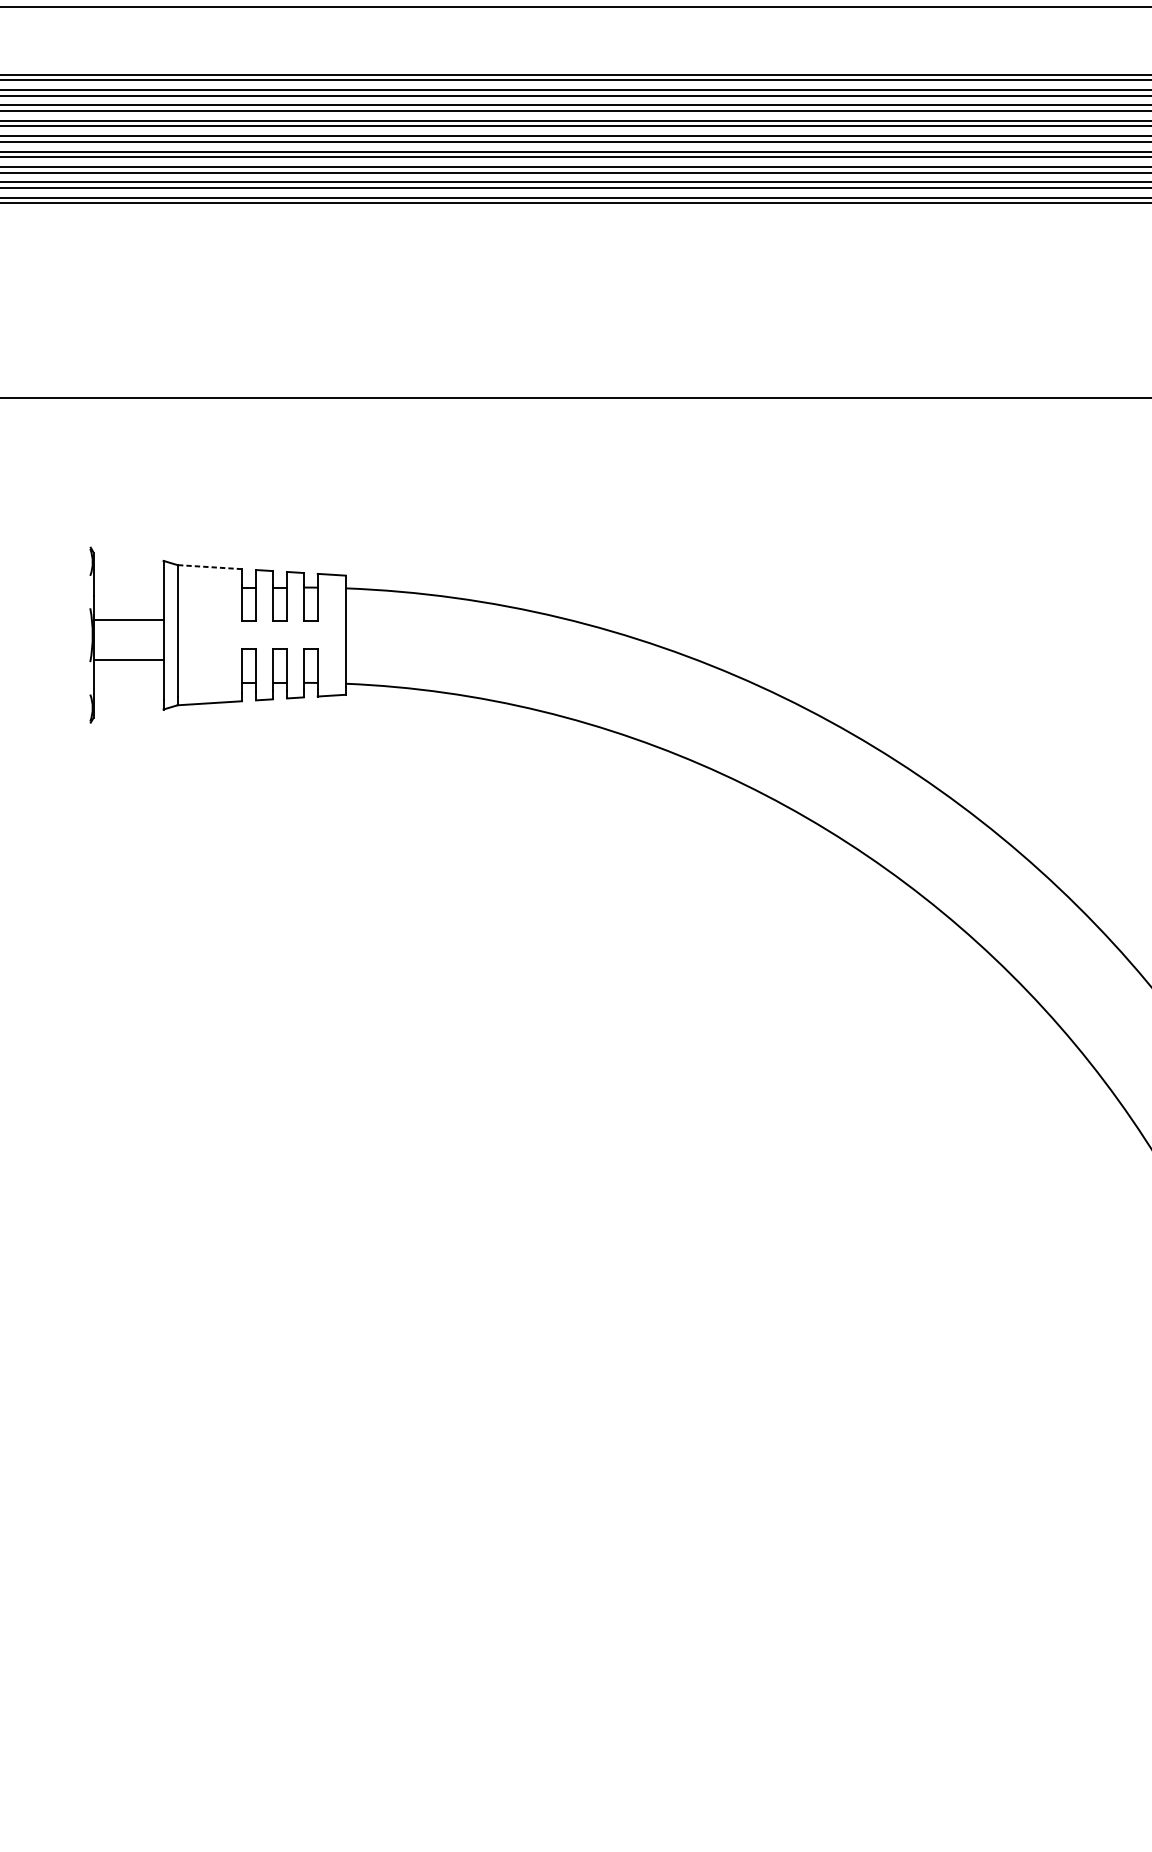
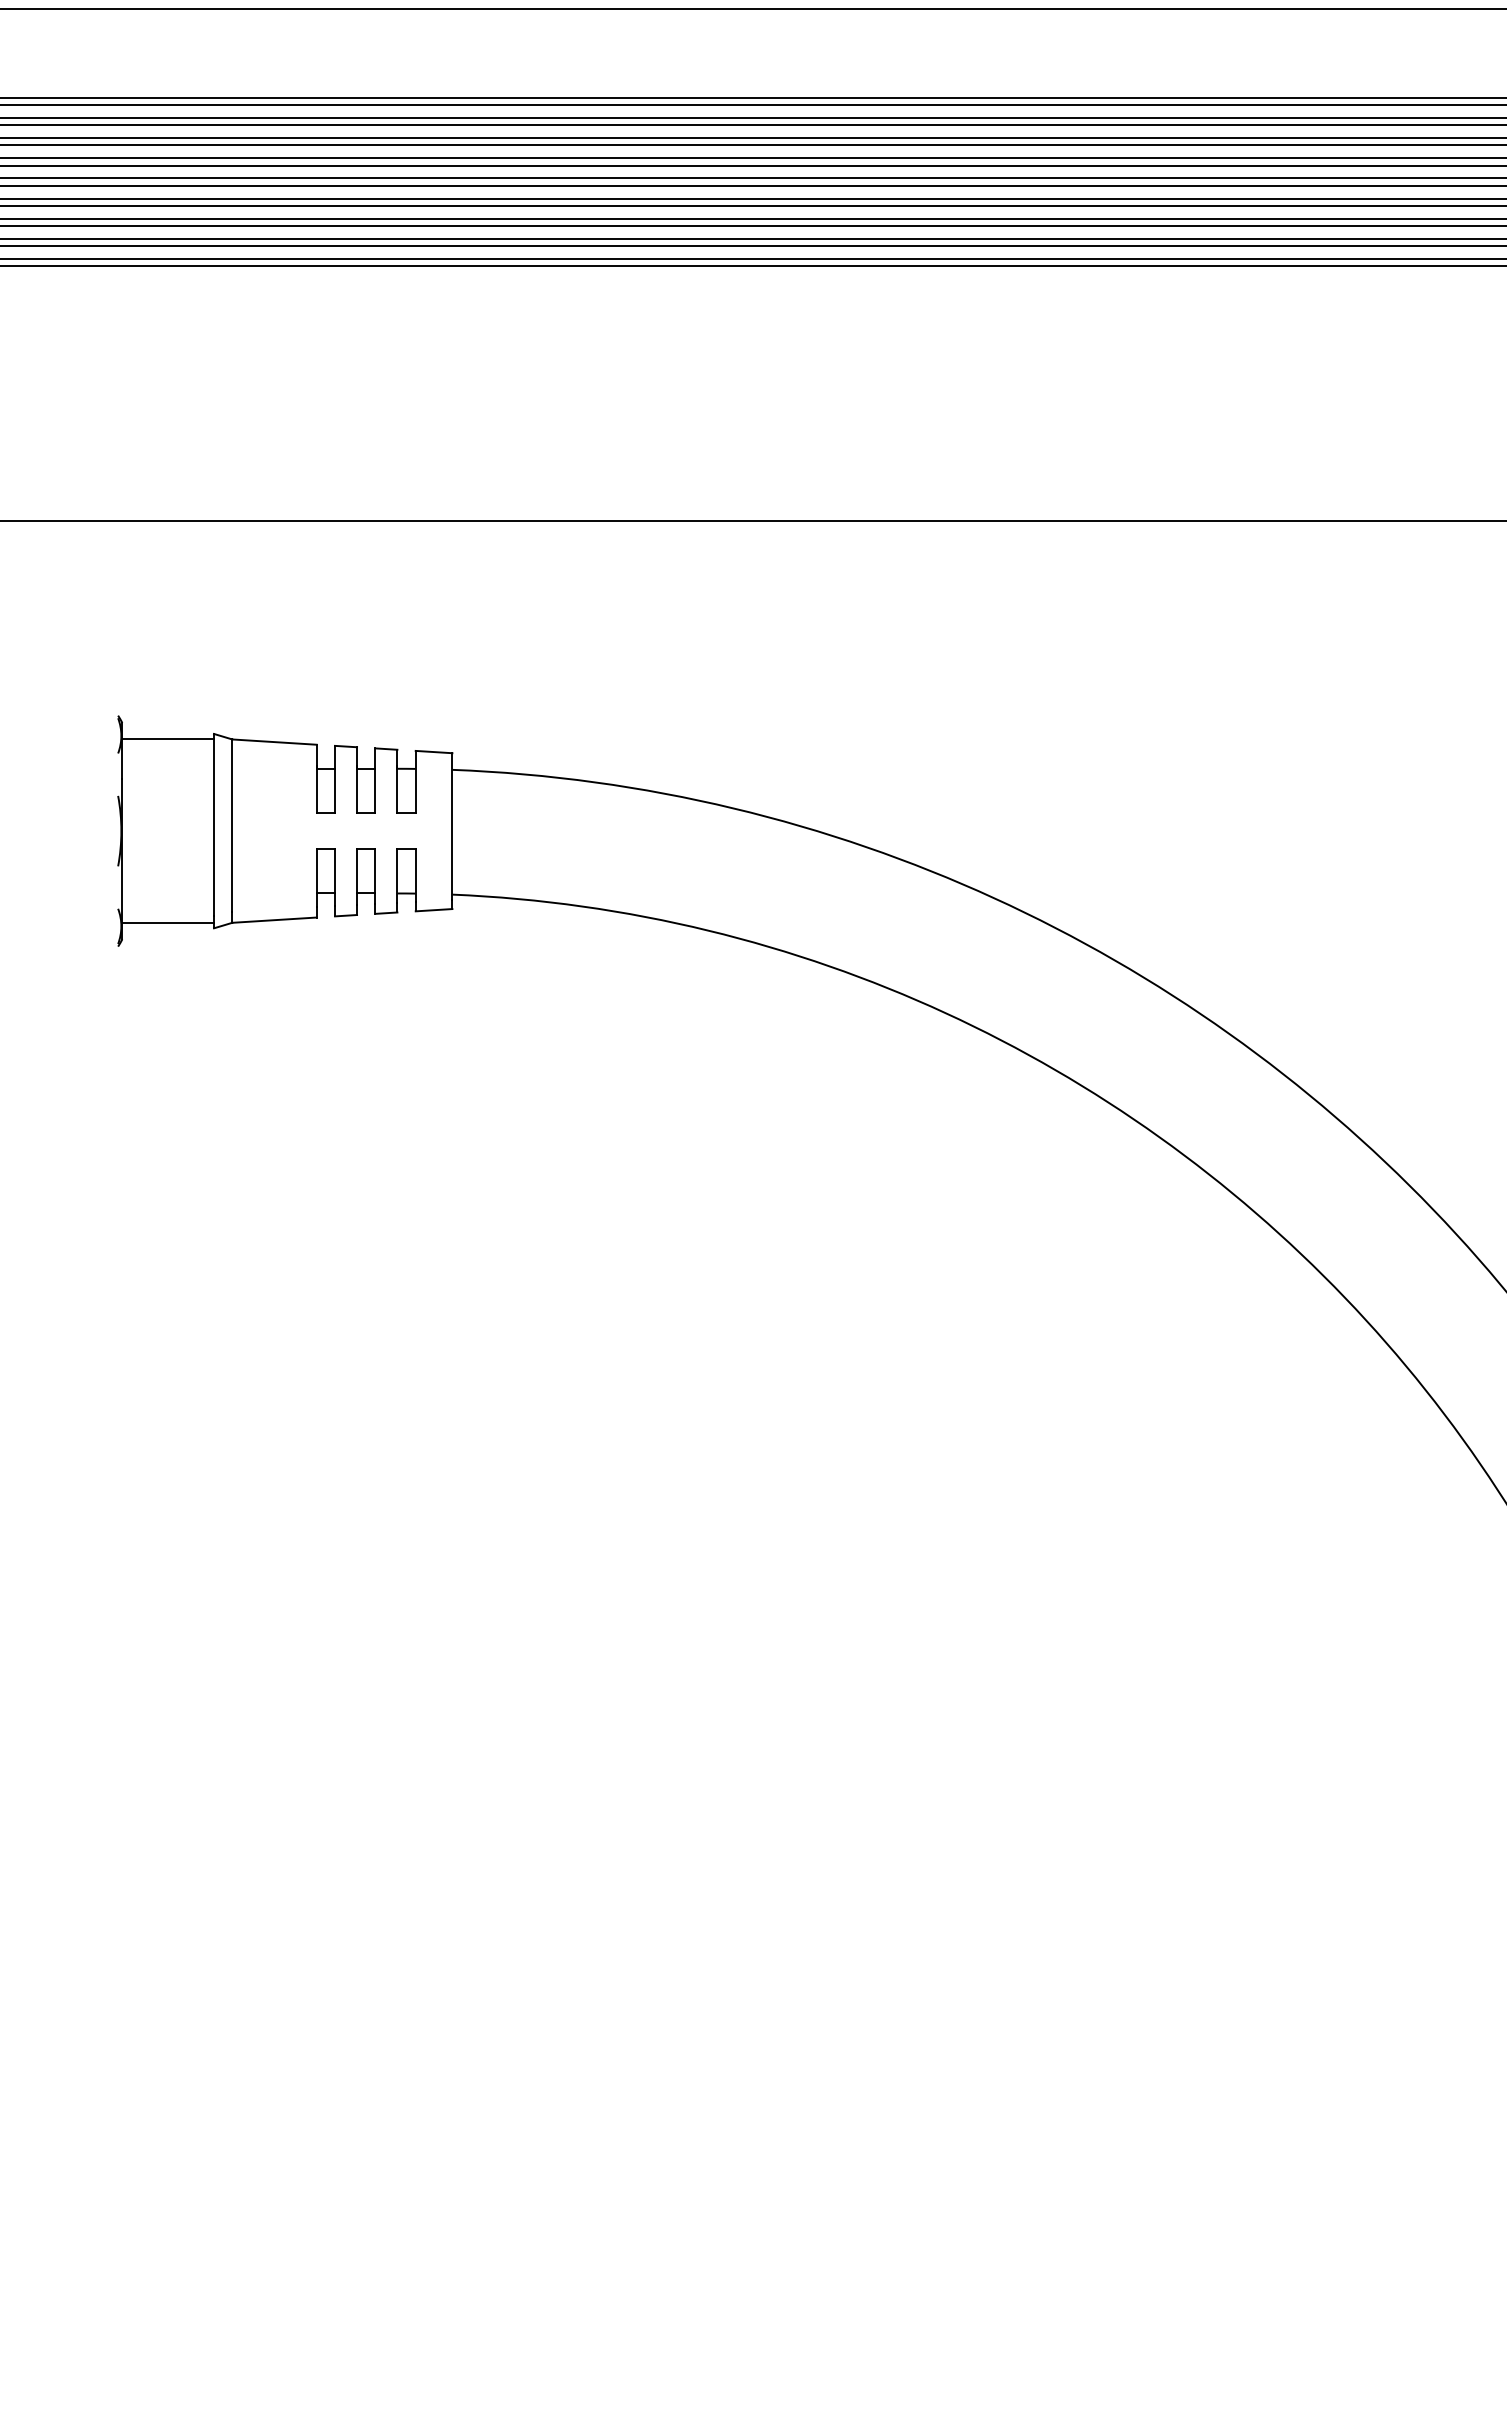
line: (209, 567) -> (274, 742), dashed -> solid
line: (128, 620) -> (168, 739), moved
line: (128, 659) -> (168, 922), moved

